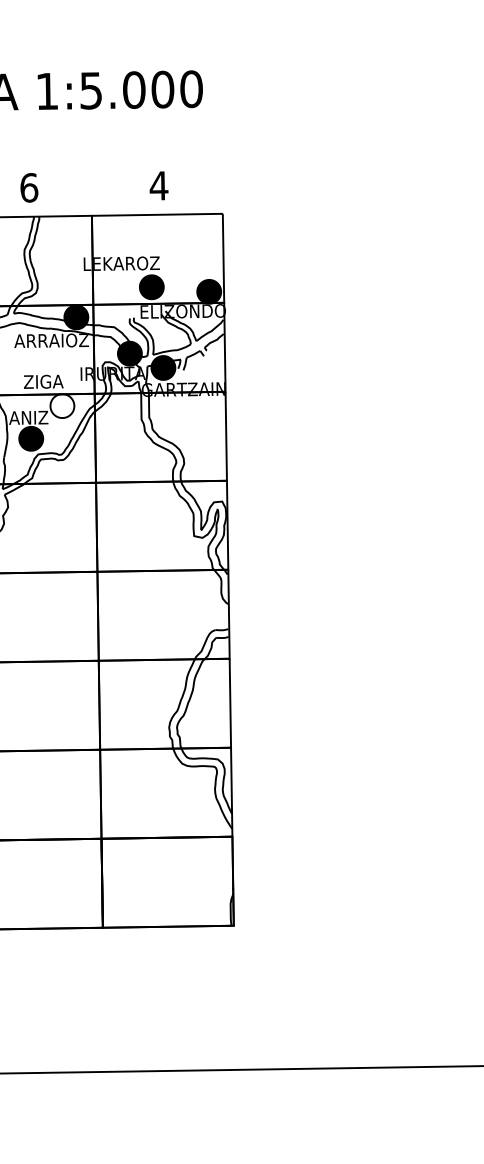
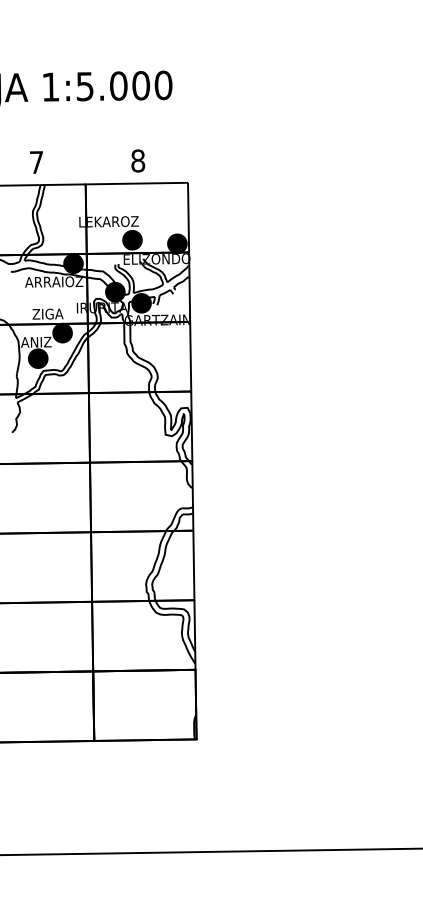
text: (158, 185) -> (137, 160), 4 -> 8
text: (29, 187) -> (36, 162), 6 -> 7
fill: (62, 405) -> (62, 332), added

